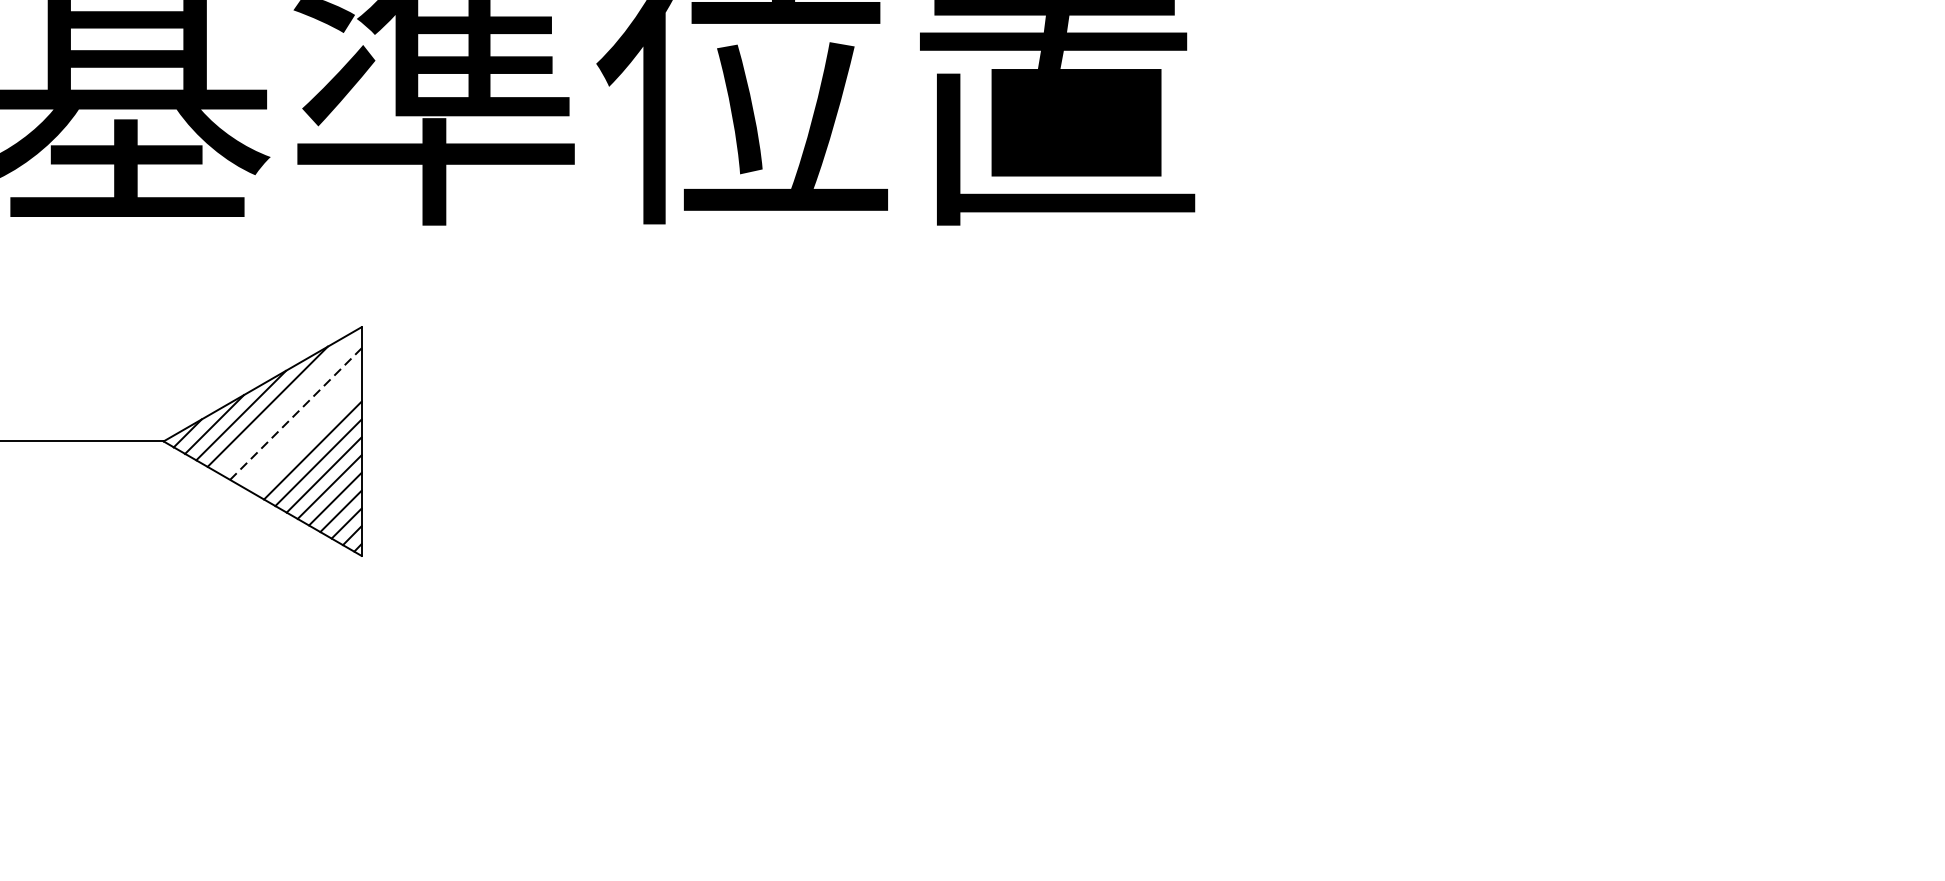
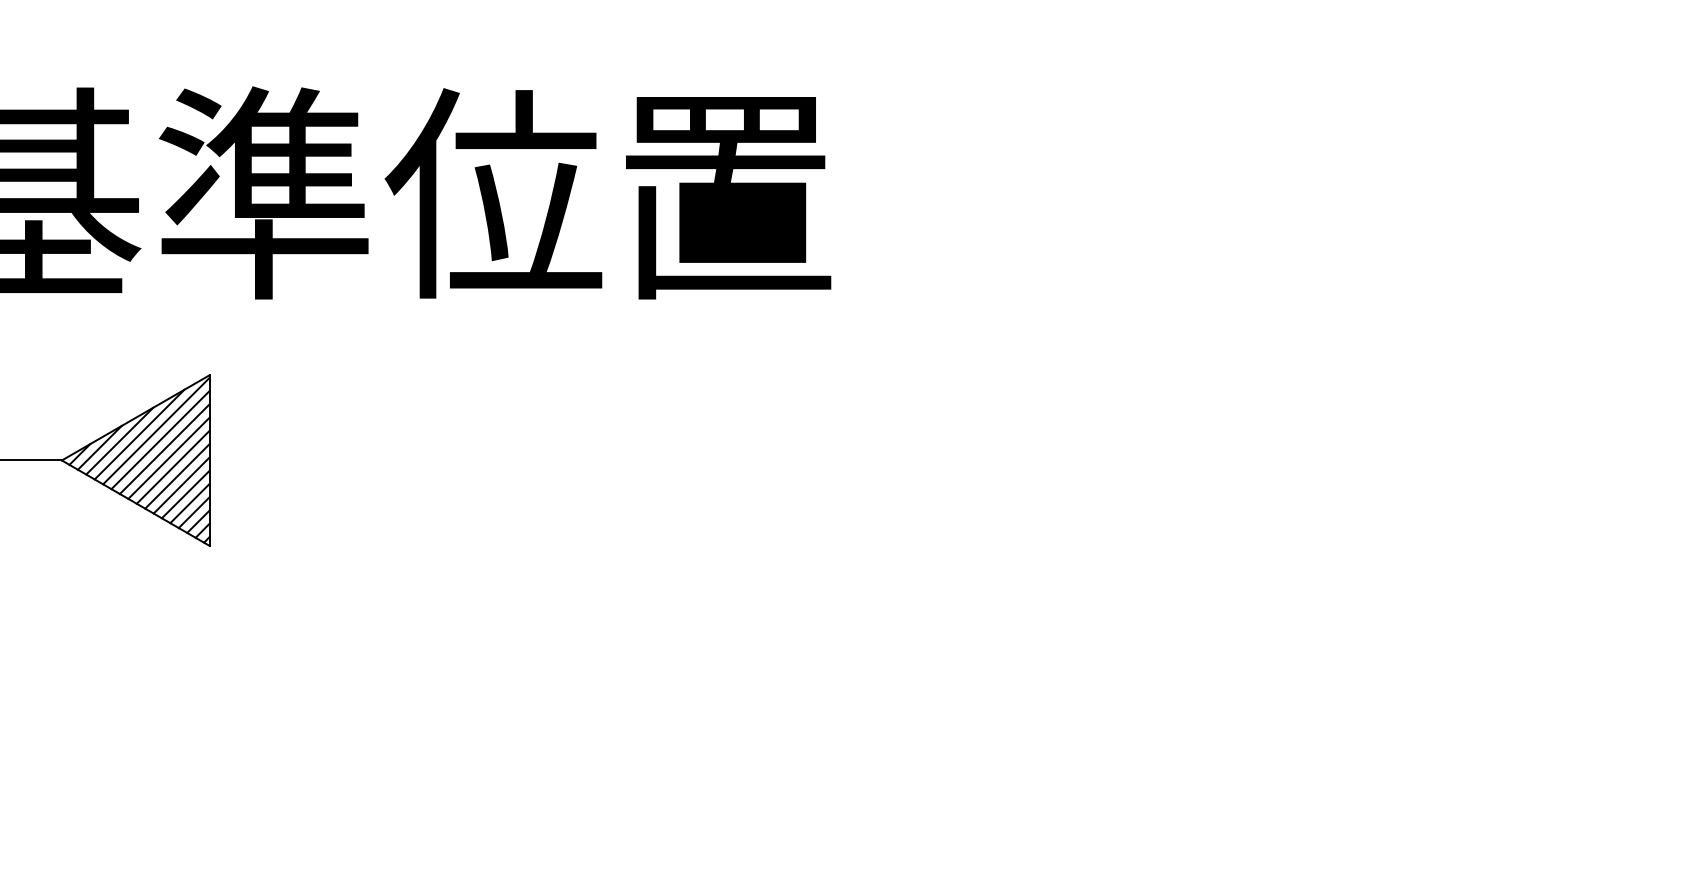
line: (290, 401) -> (156, 430), added
line: (295, 413) -> (160, 439), dashed -> solid
line: (301, 426) -> (164, 449), added
line: (306, 437) -> (168, 457), added

